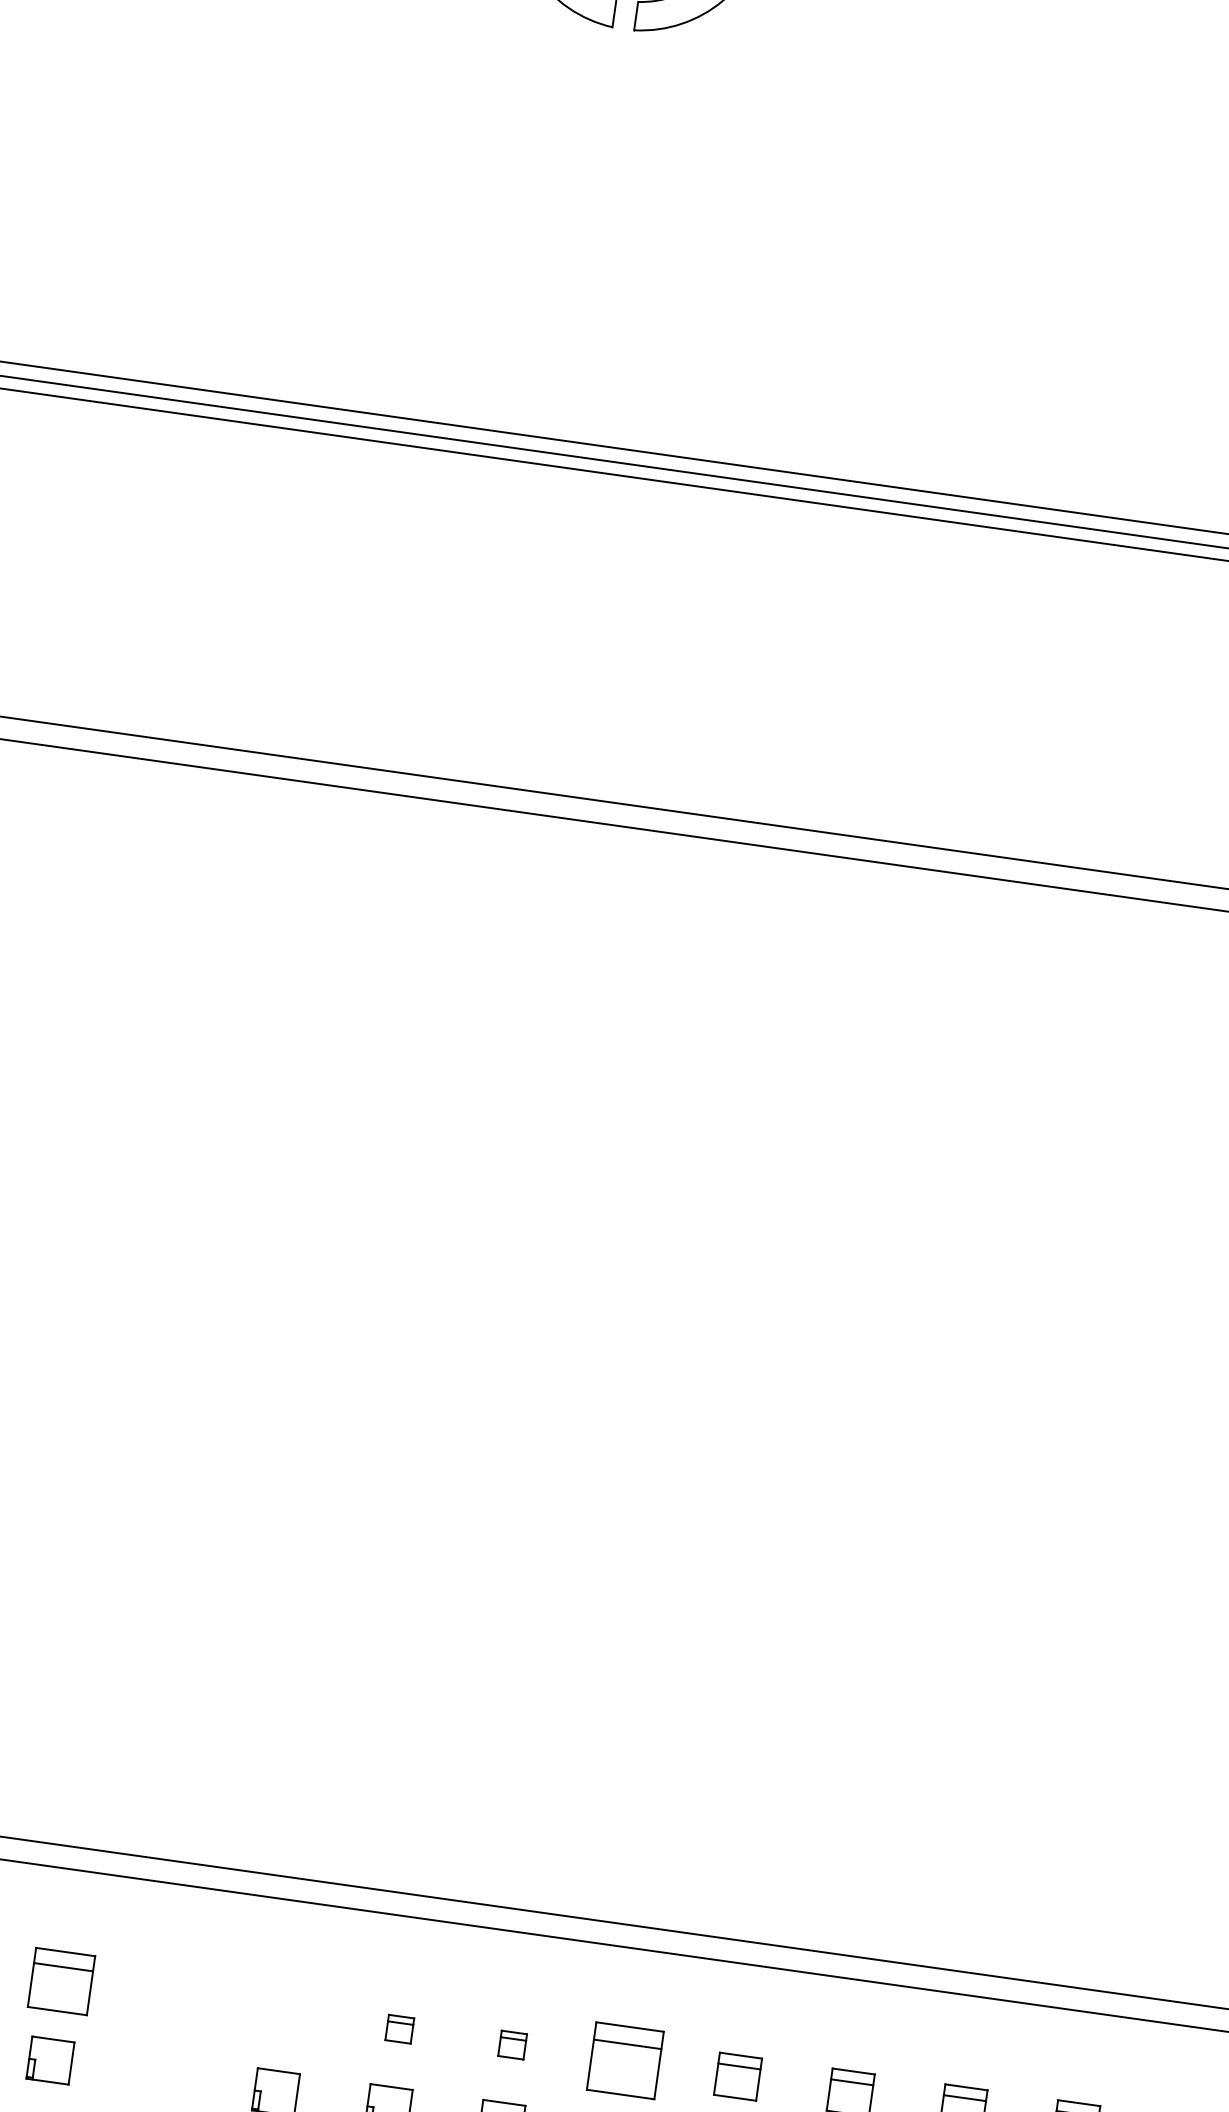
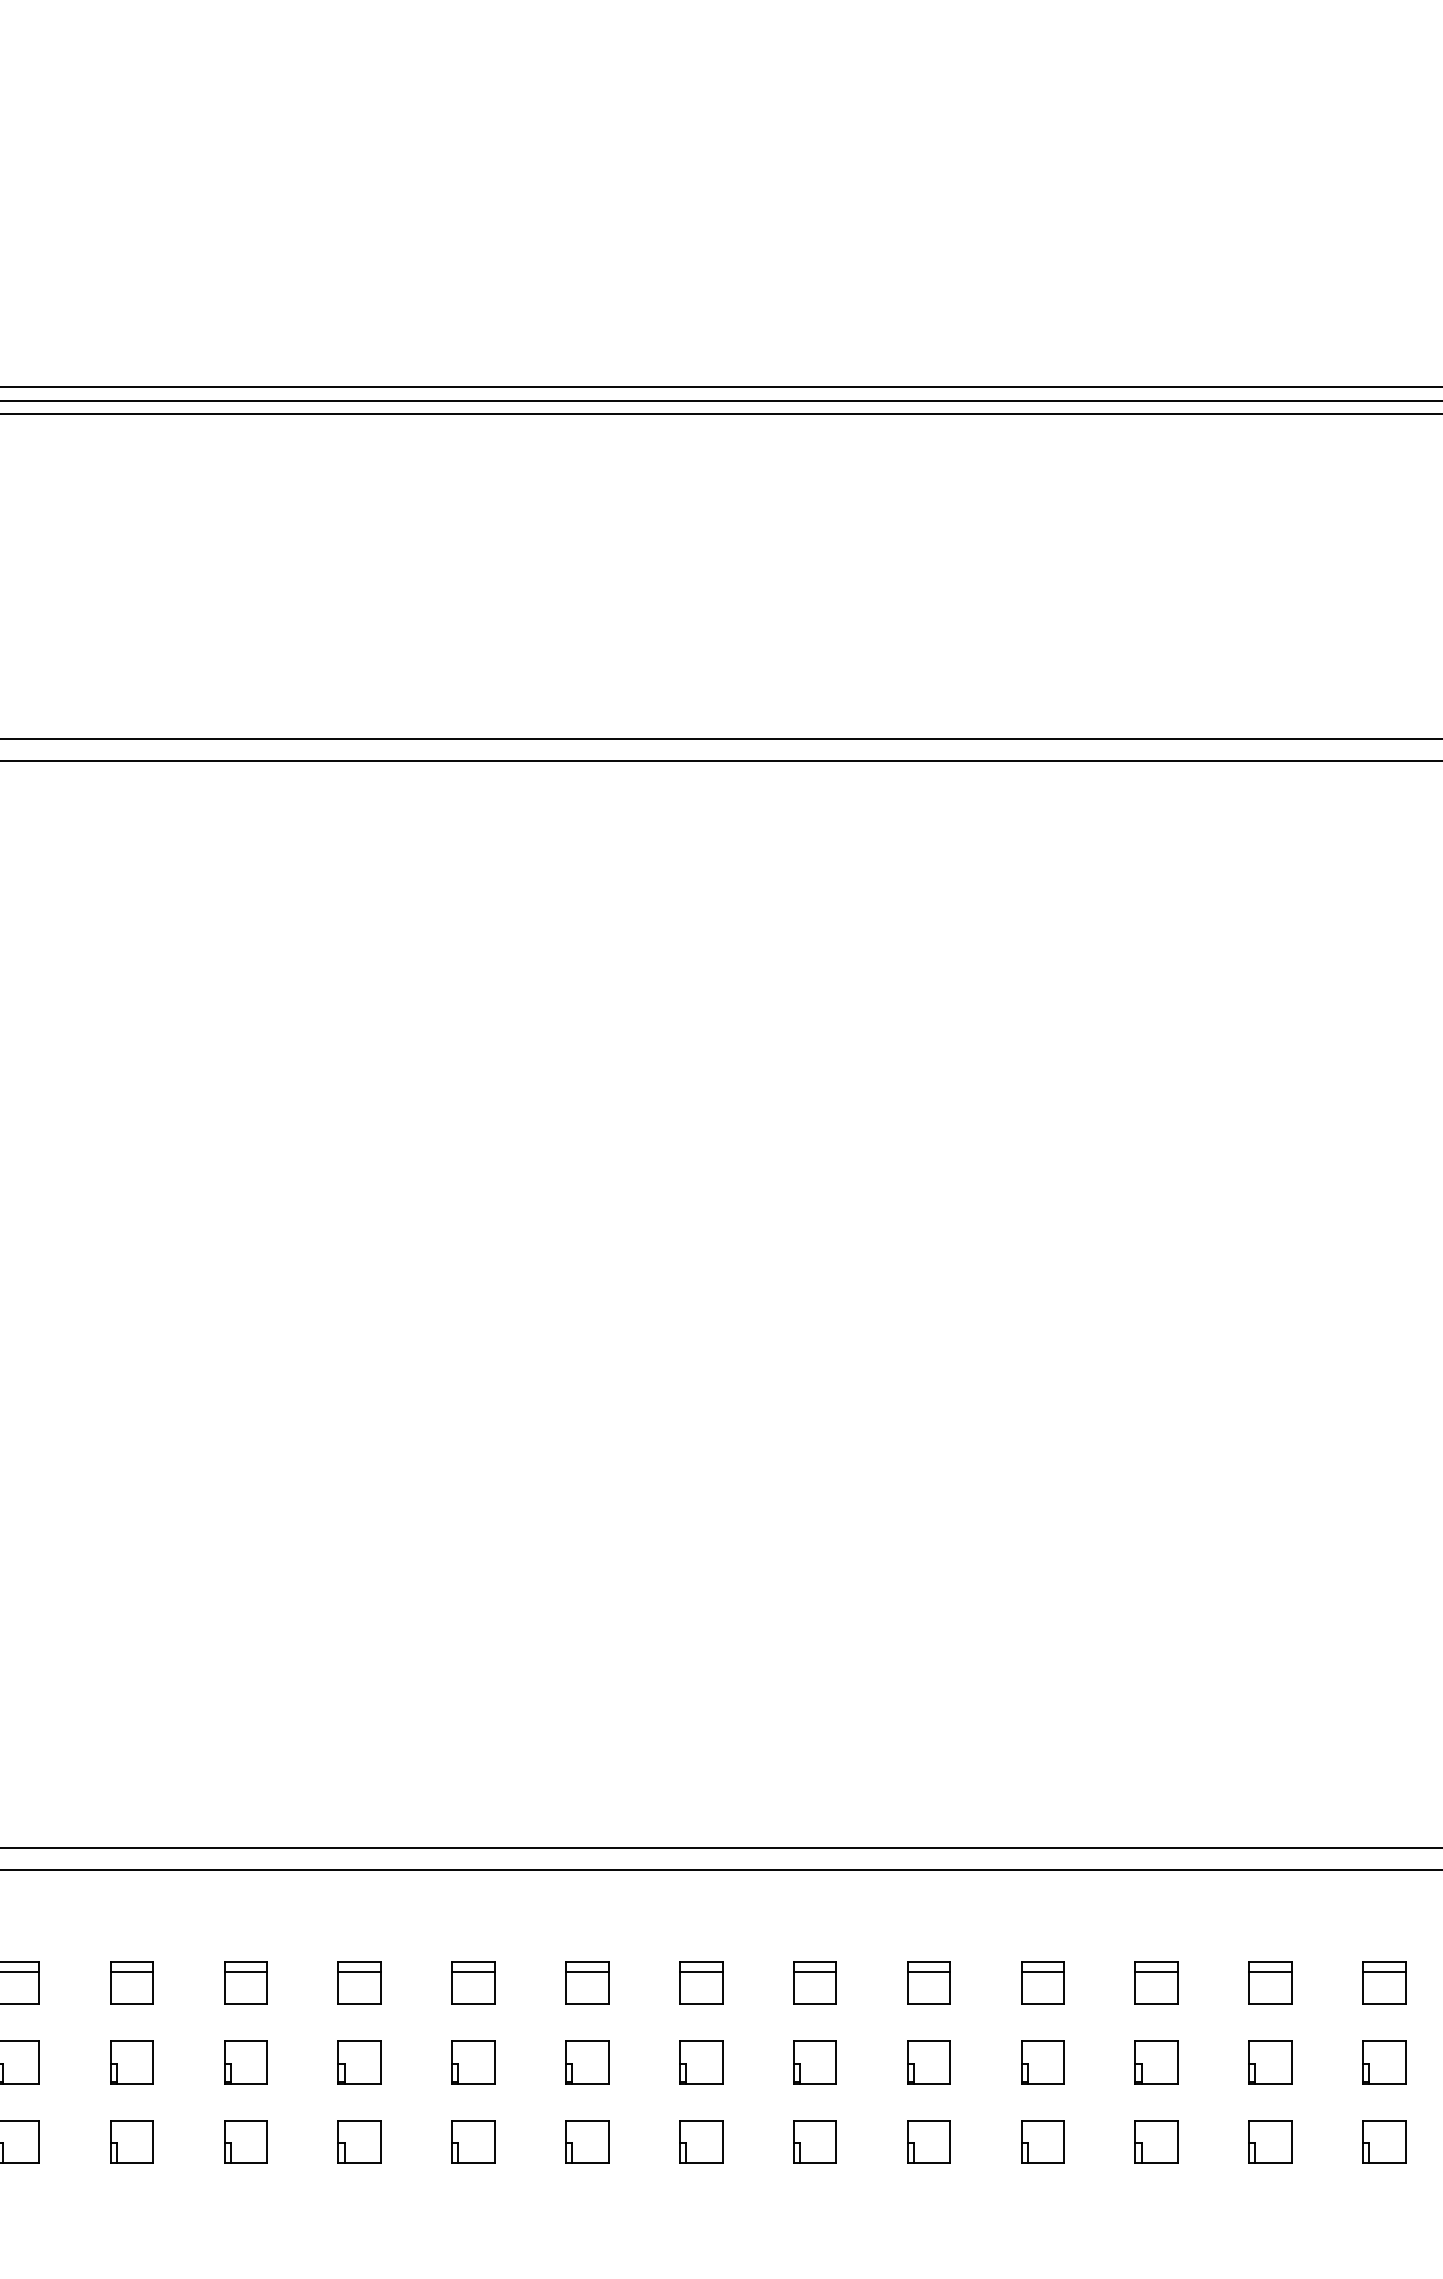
part: (61, 1981) -> (245, 1982), size x0.71
part: (174, 1997) -> (359, 1982), added
part: (287, 2013) -> (473, 1982), added
part: (399, 2028) -> (587, 1982), size x1.67
part: (512, 2044) -> (701, 1982), size x1.67
part: (624, 2060) -> (814, 1982), size x0.62
part: (163, 2076) -> (359, 2062), added

